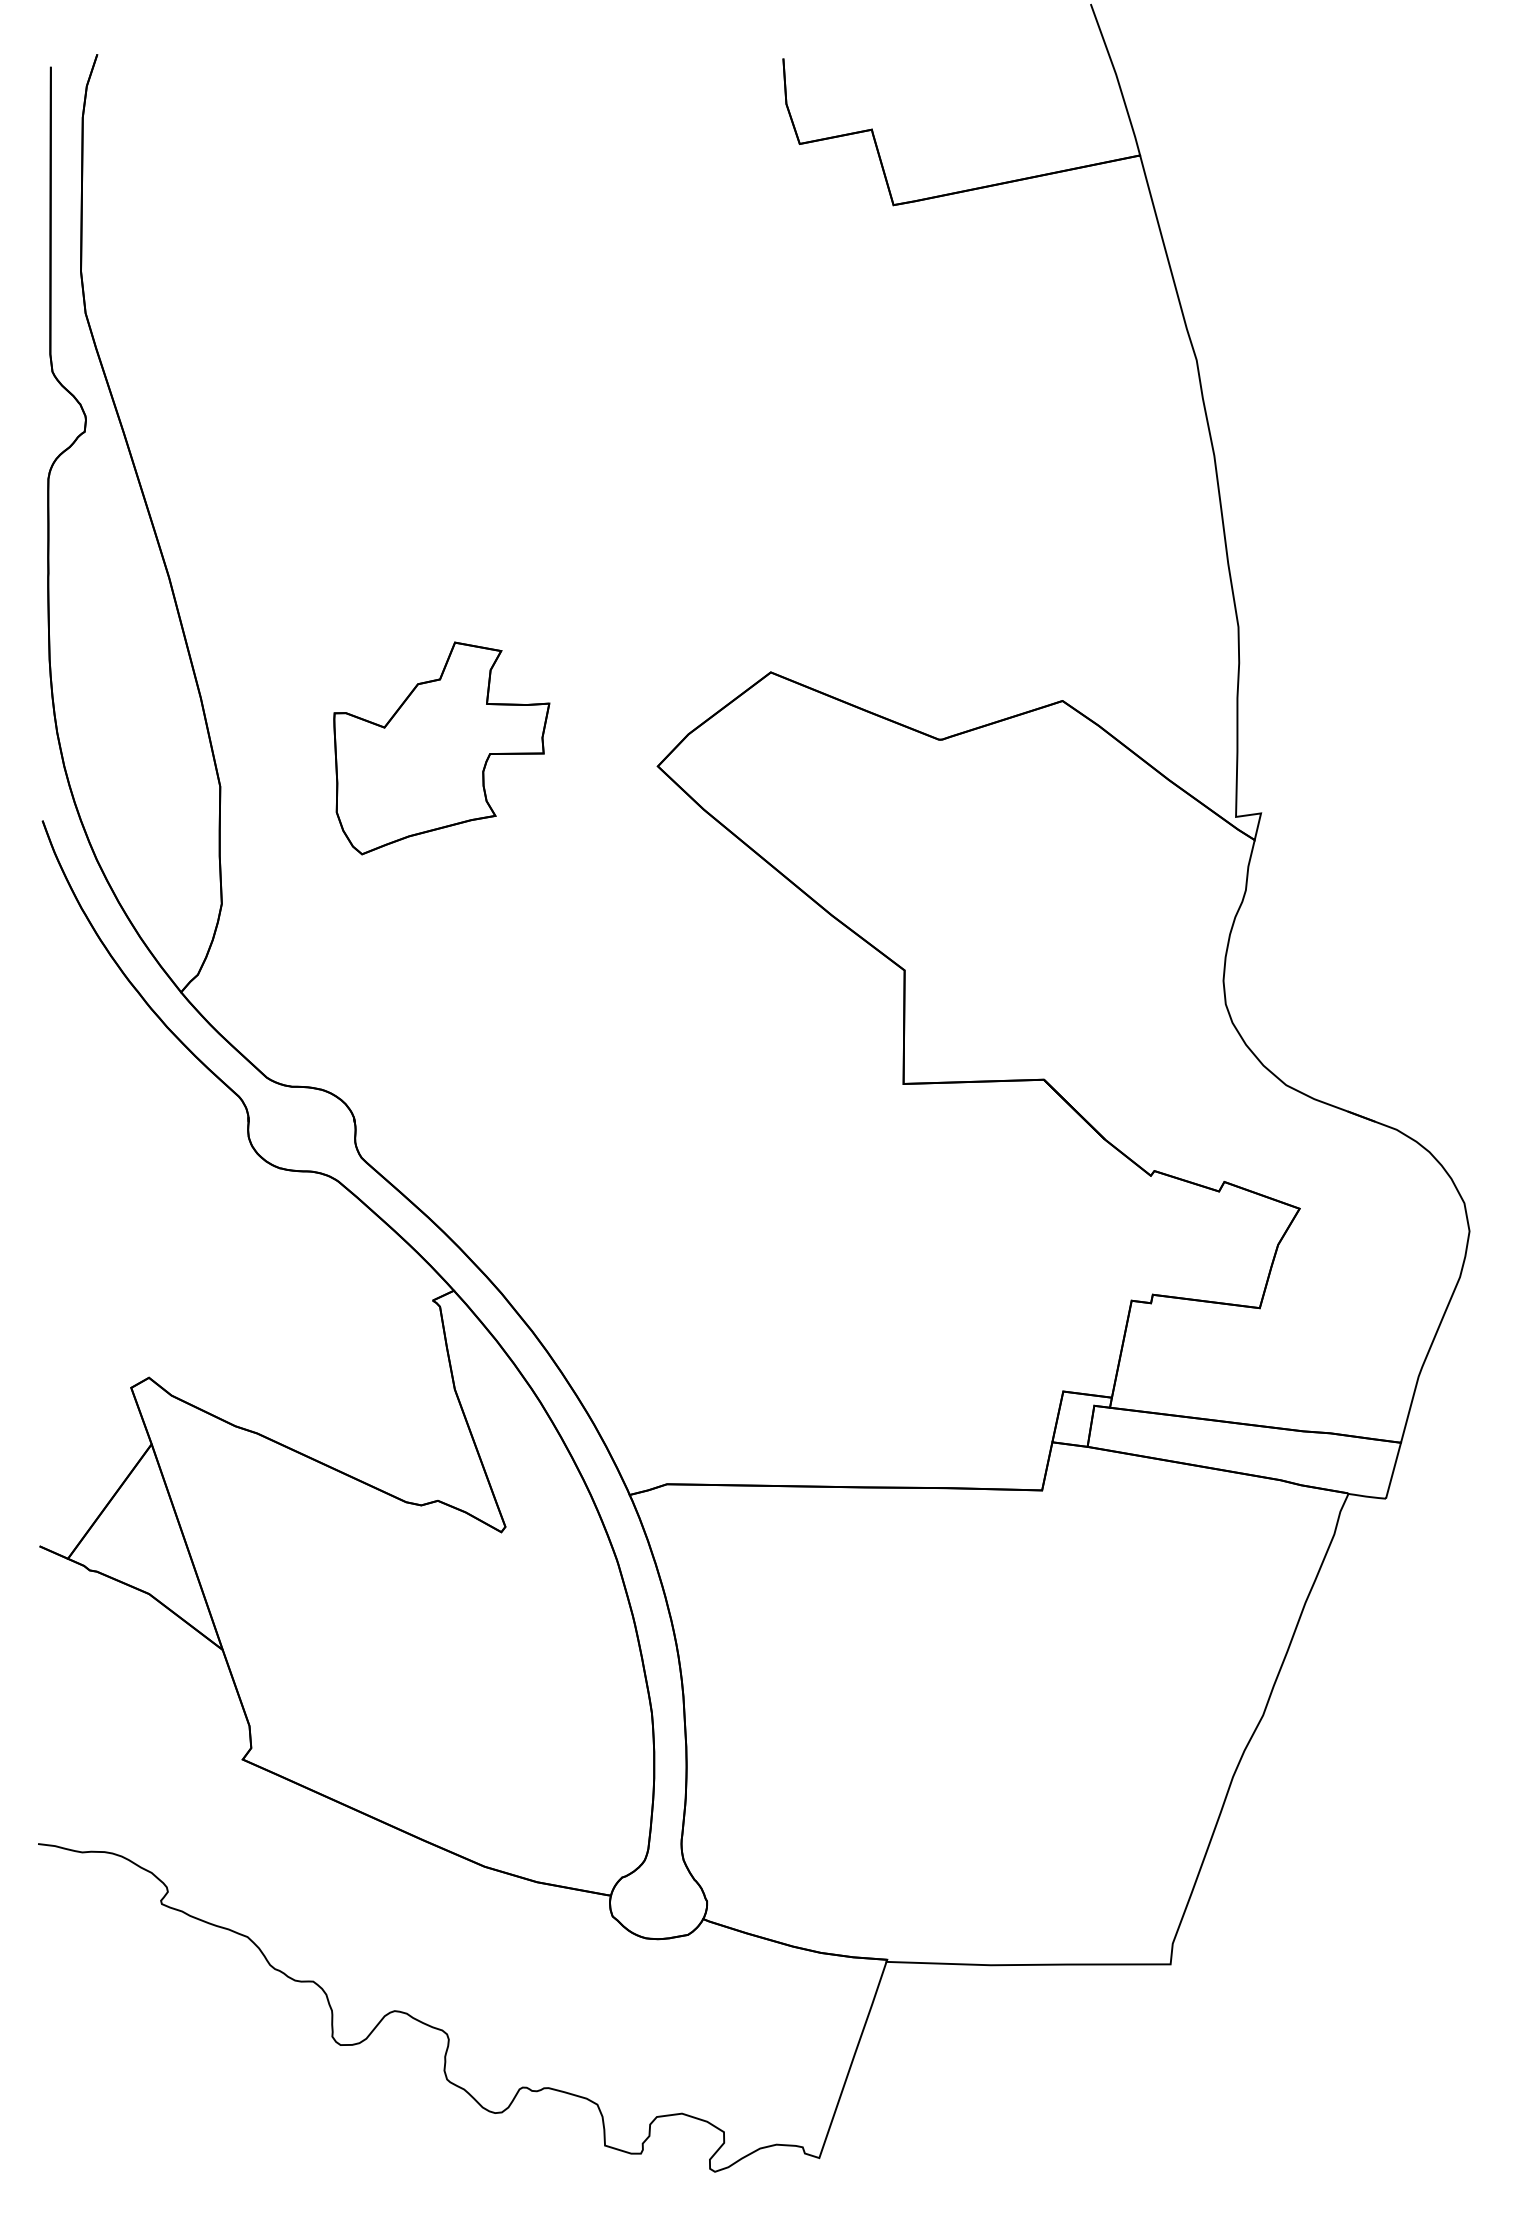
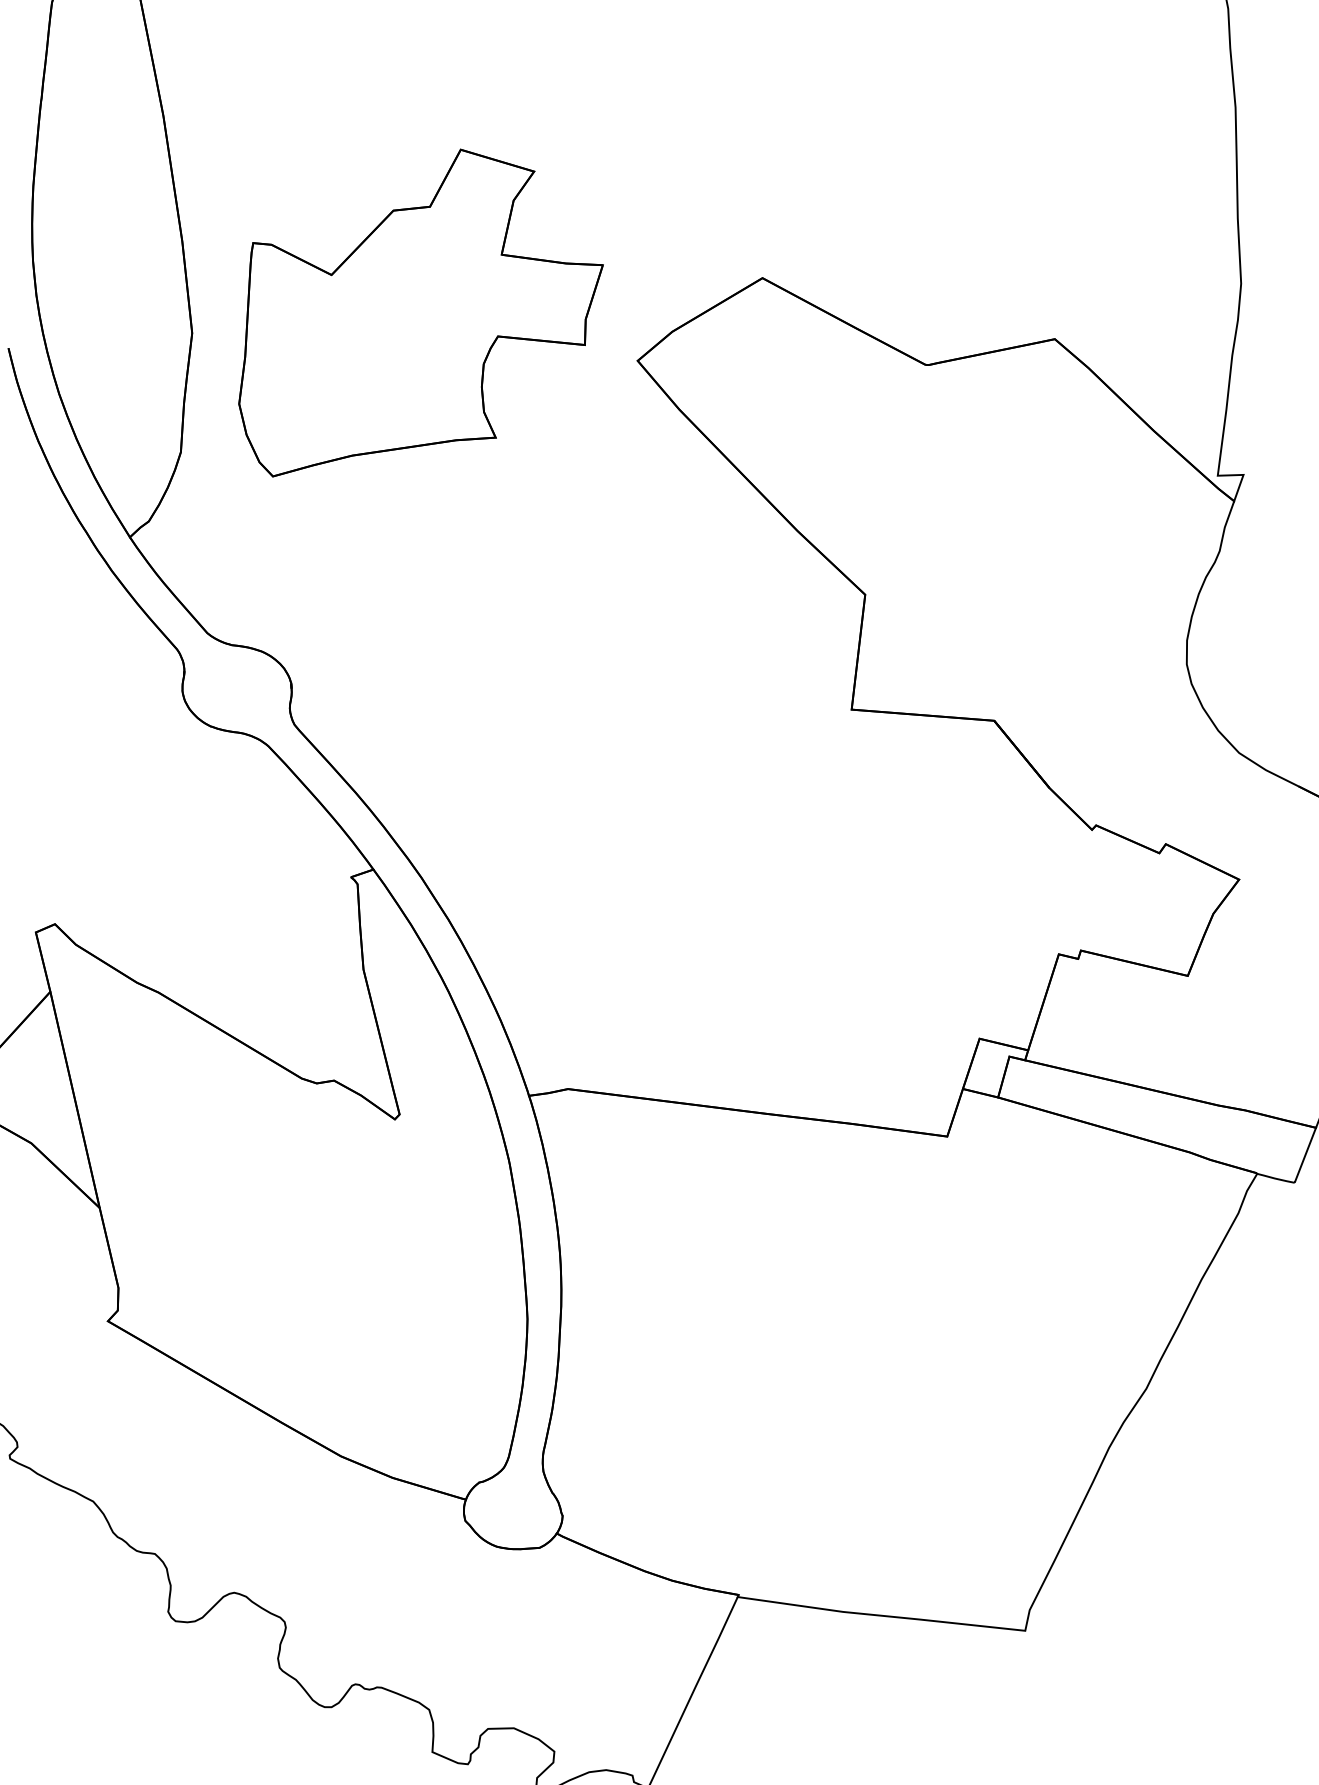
part: (441, 748) -> (420, 318), size x1.6

